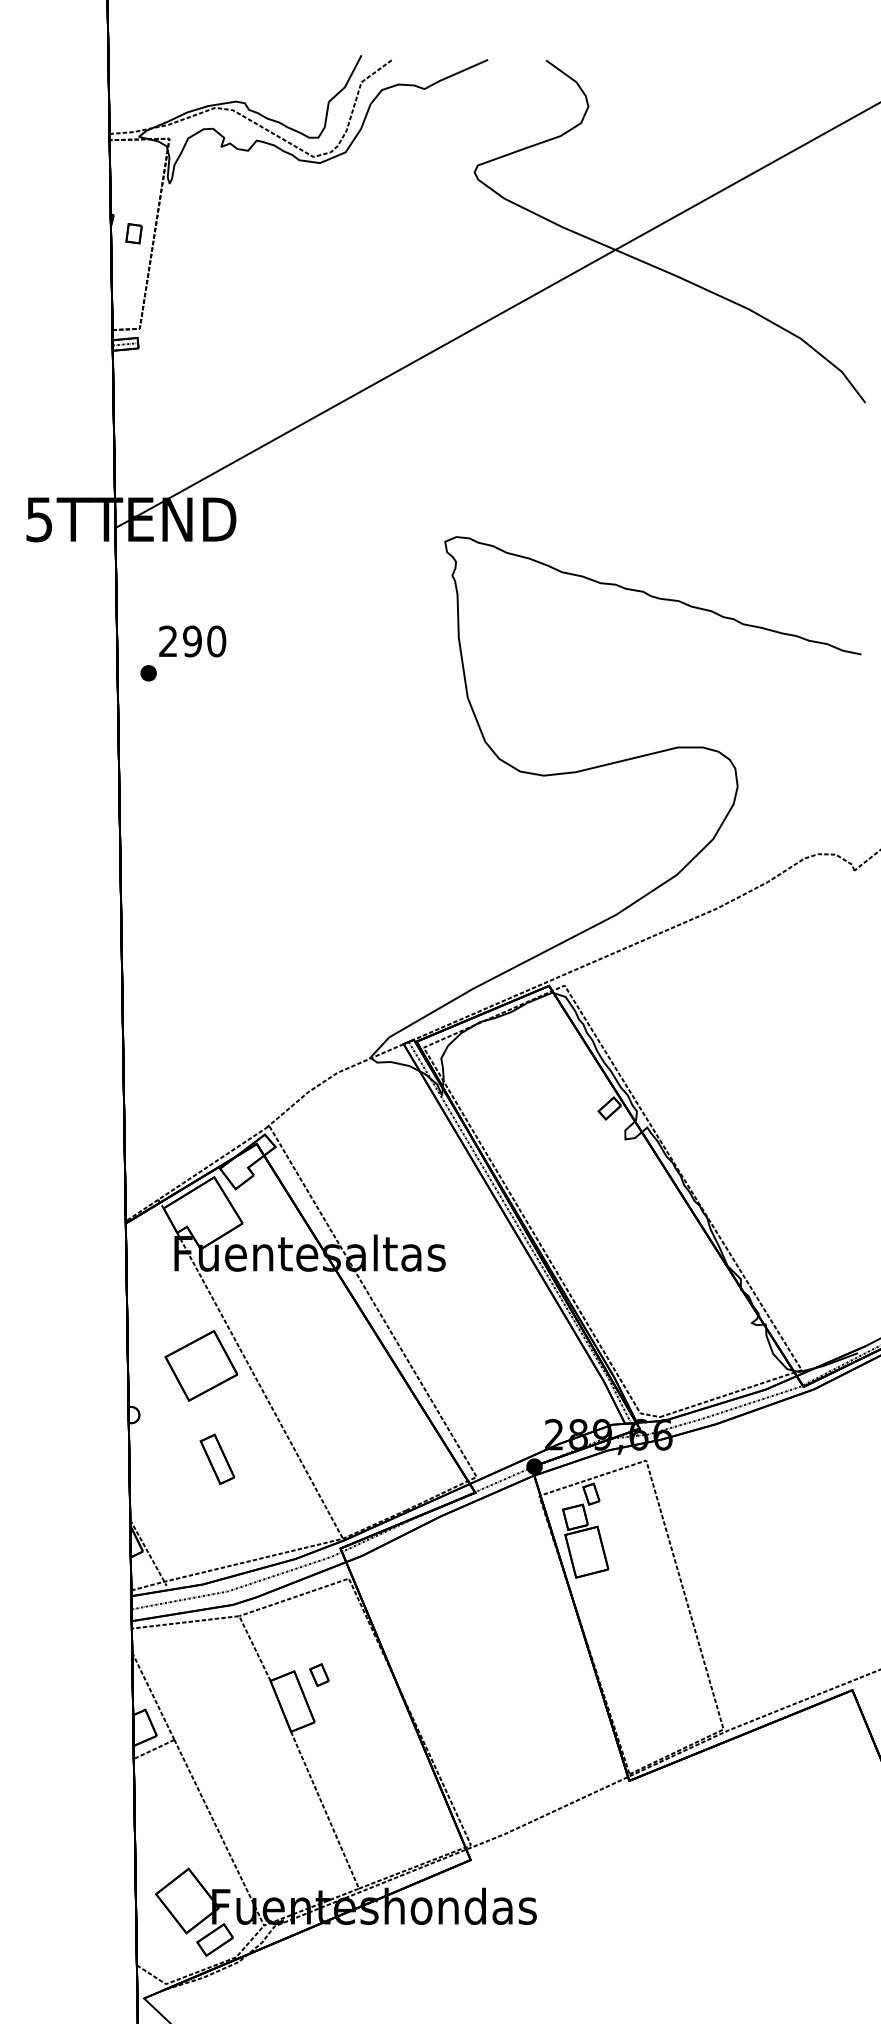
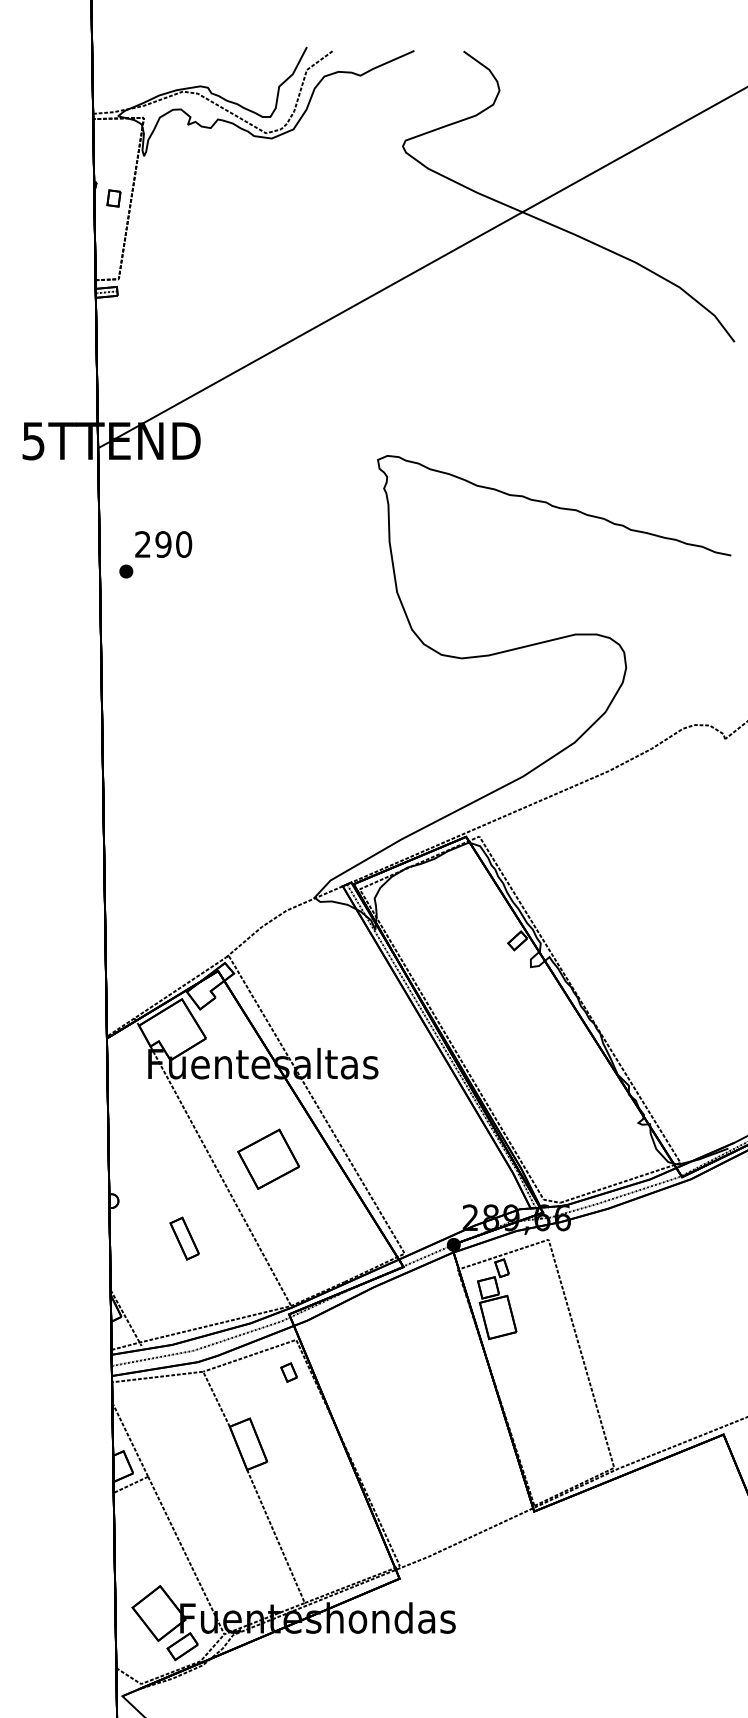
part: (201, 1365) -> (268, 1159), moved
part: (319, 1674) -> (289, 1372), moved

